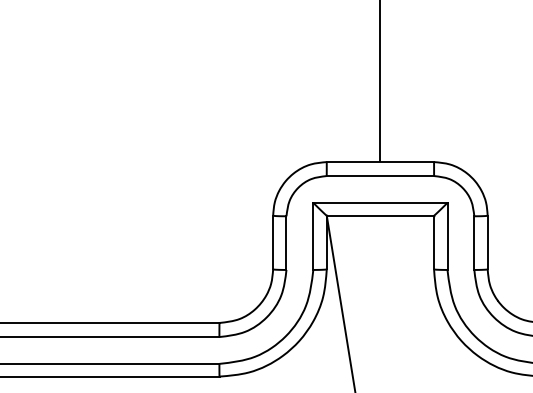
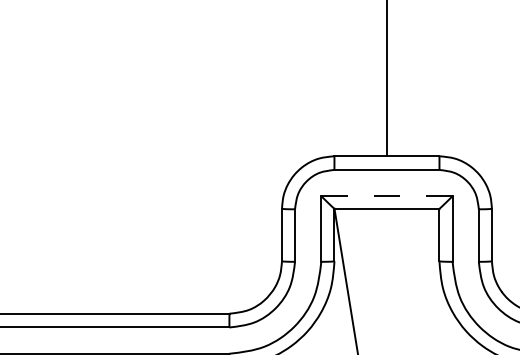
line: (380, 202) -> (387, 195), solid -> dashed

